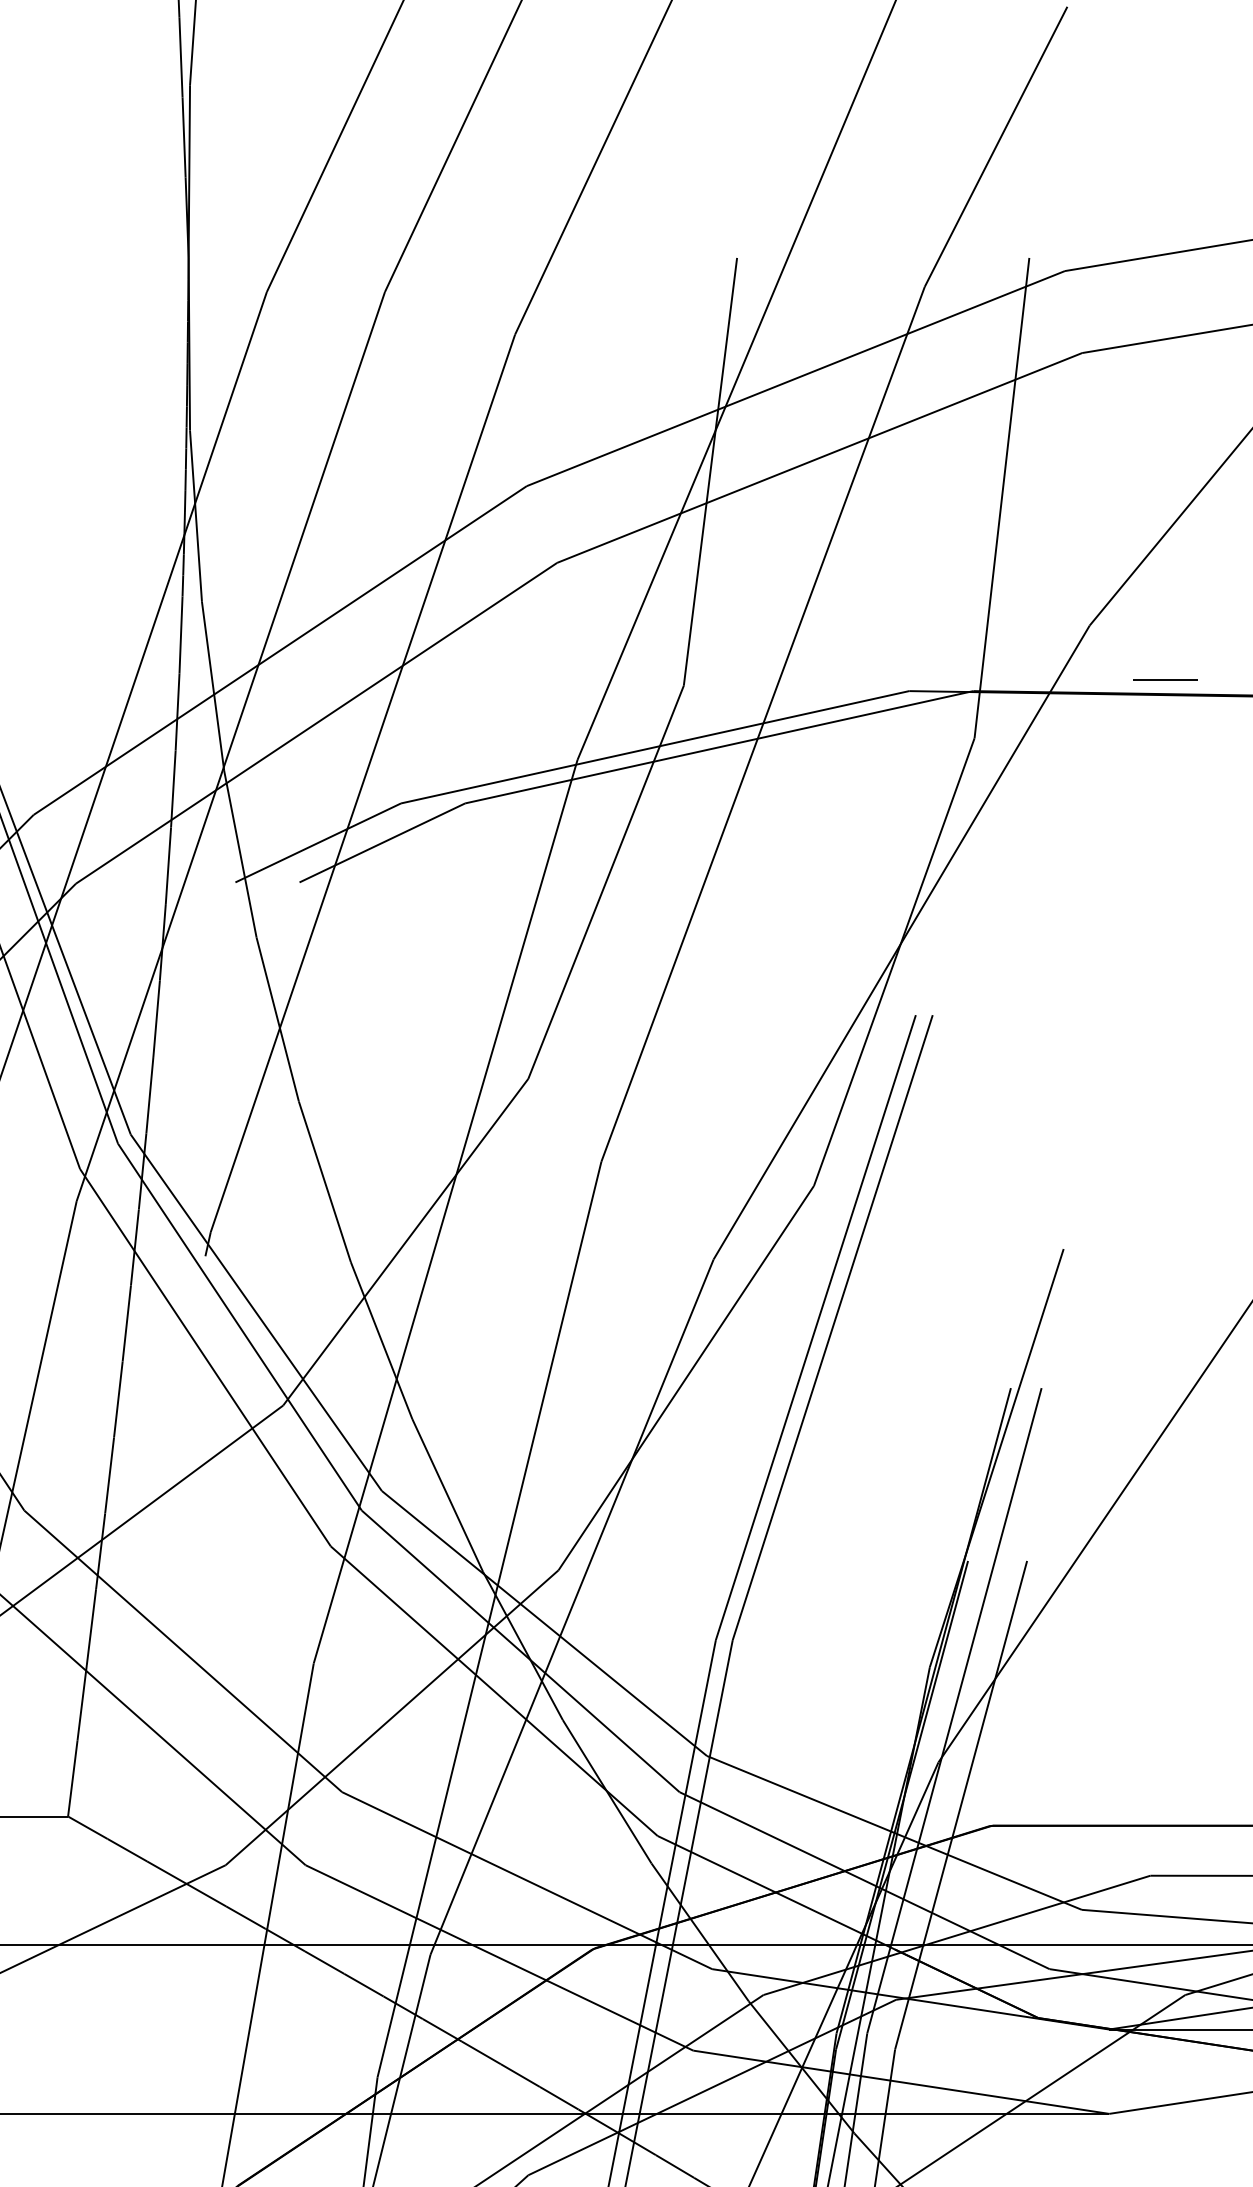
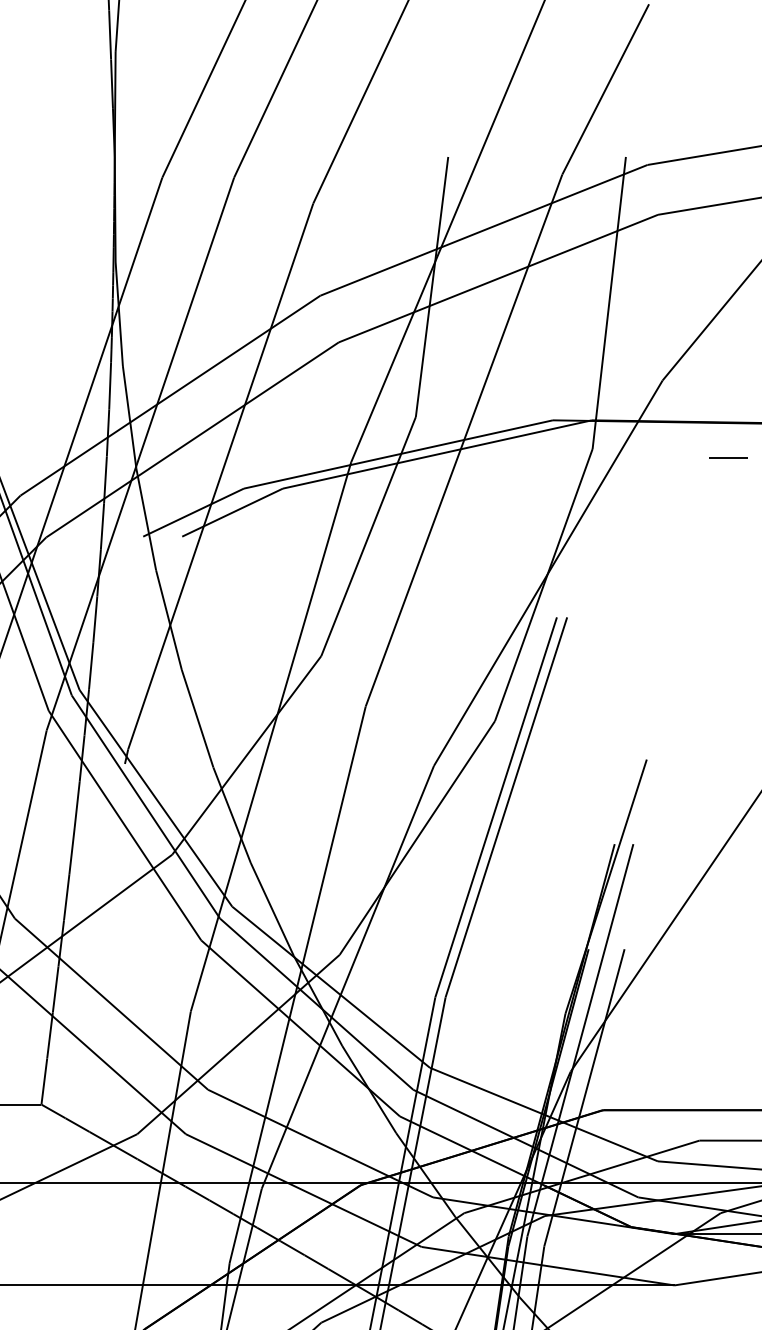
line: (1165, 678) -> (728, 457), moved

